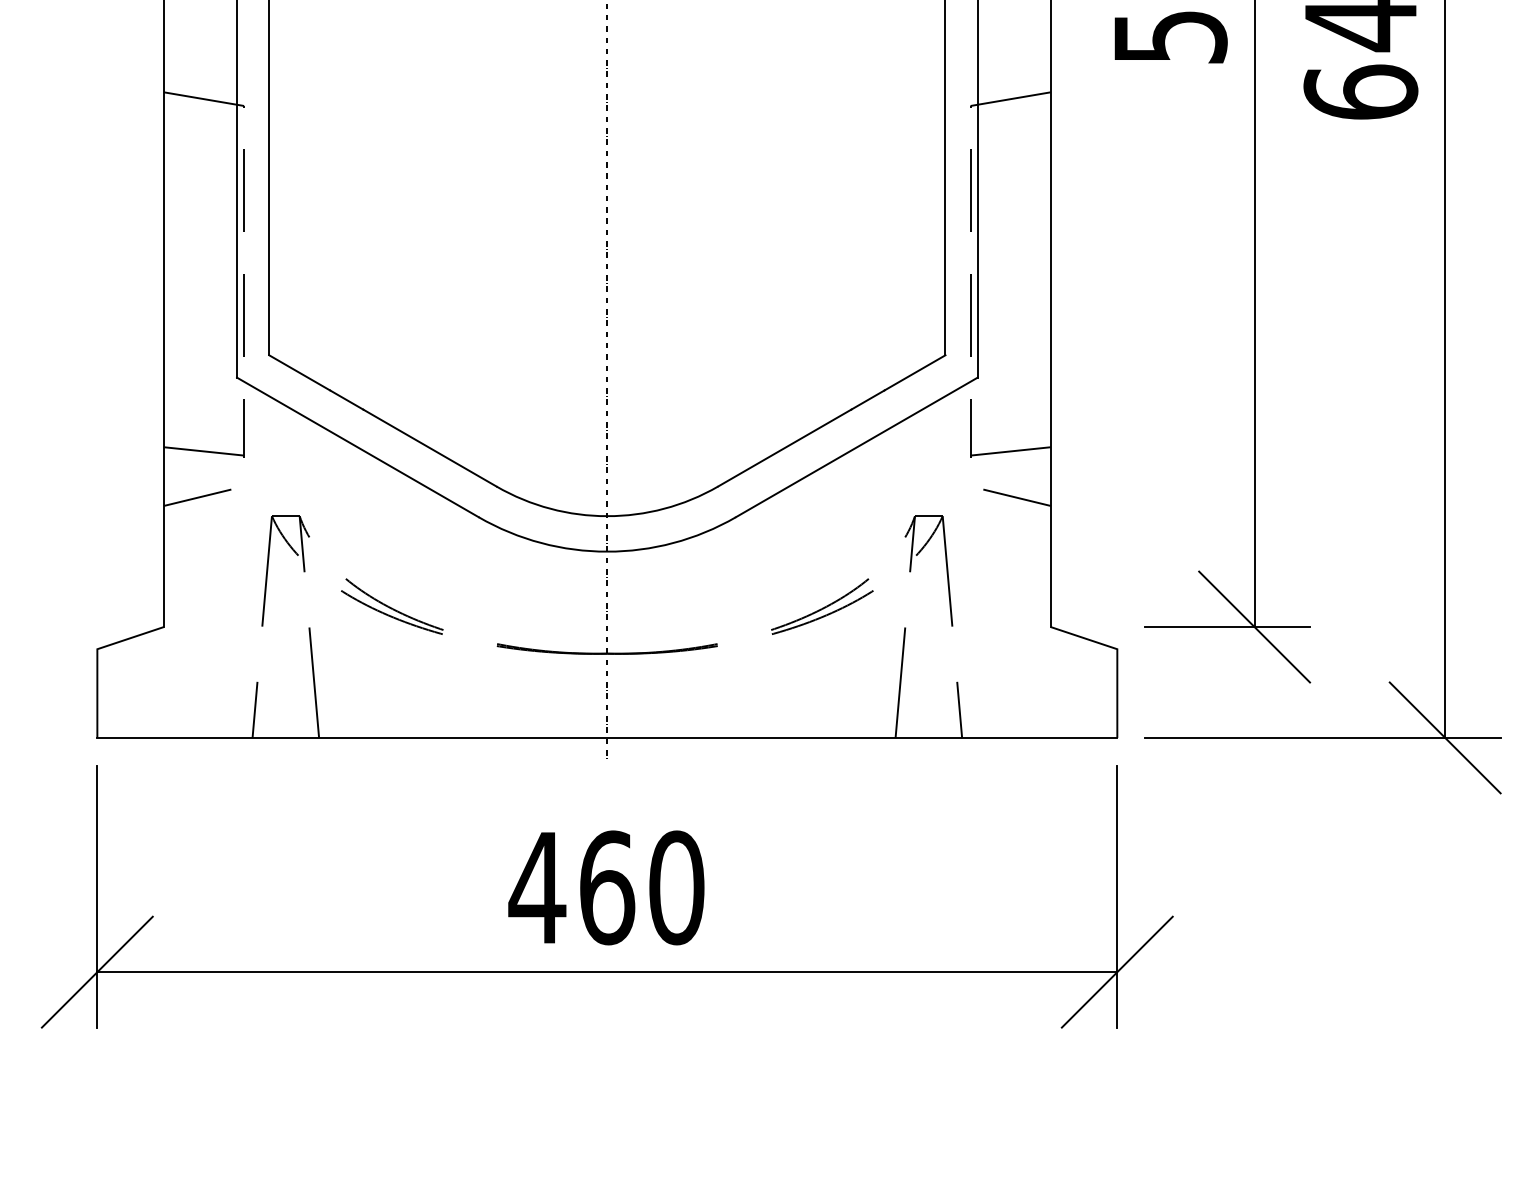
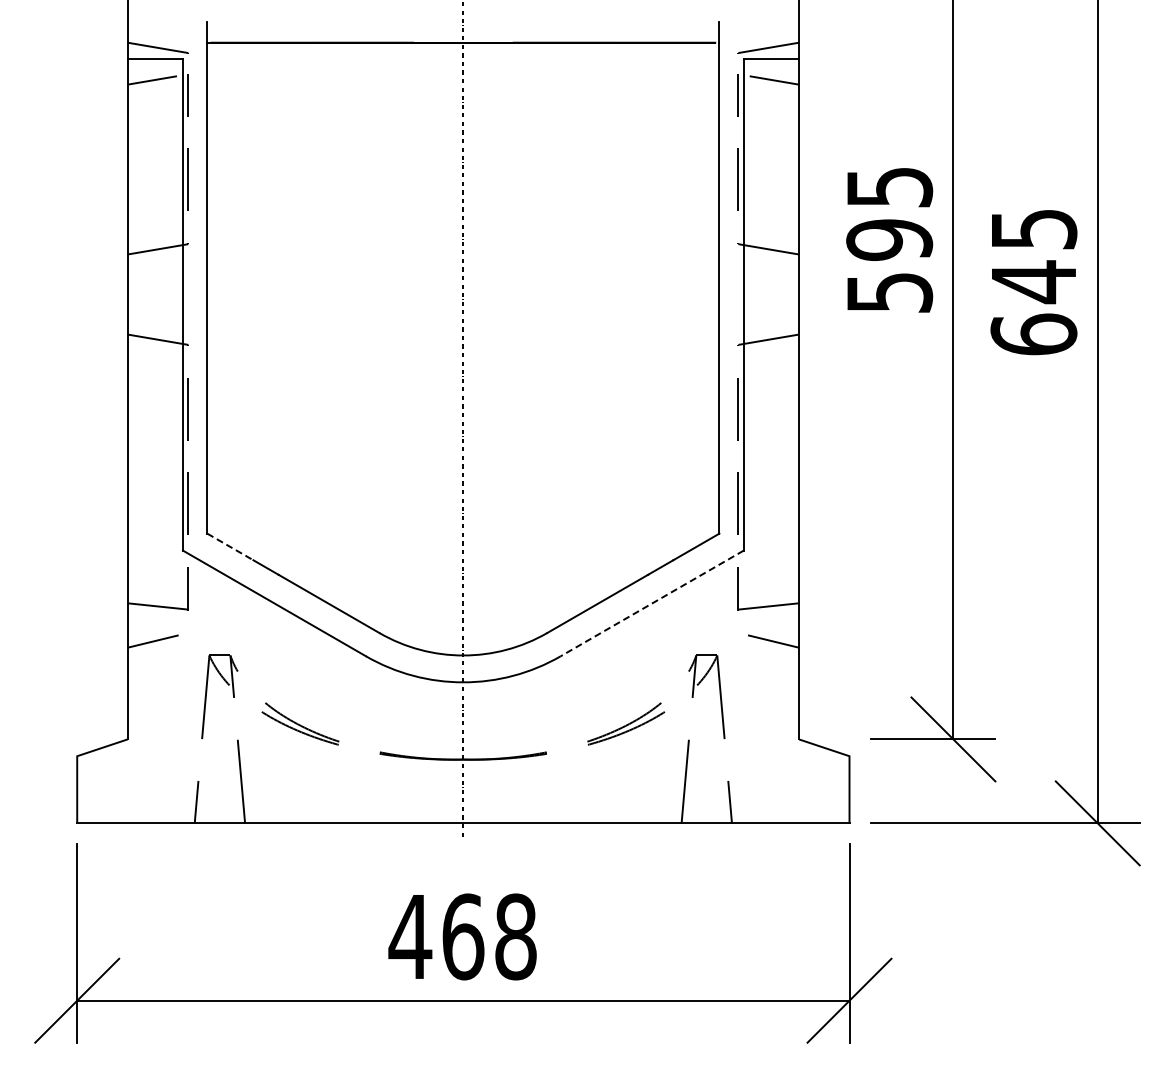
line: (299, 372) -> (230, 546), solid -> dashed
line: (857, 447) -> (652, 603), solid -> dashed
text: (676, 887) -> (515, 936), 460 -> 468

